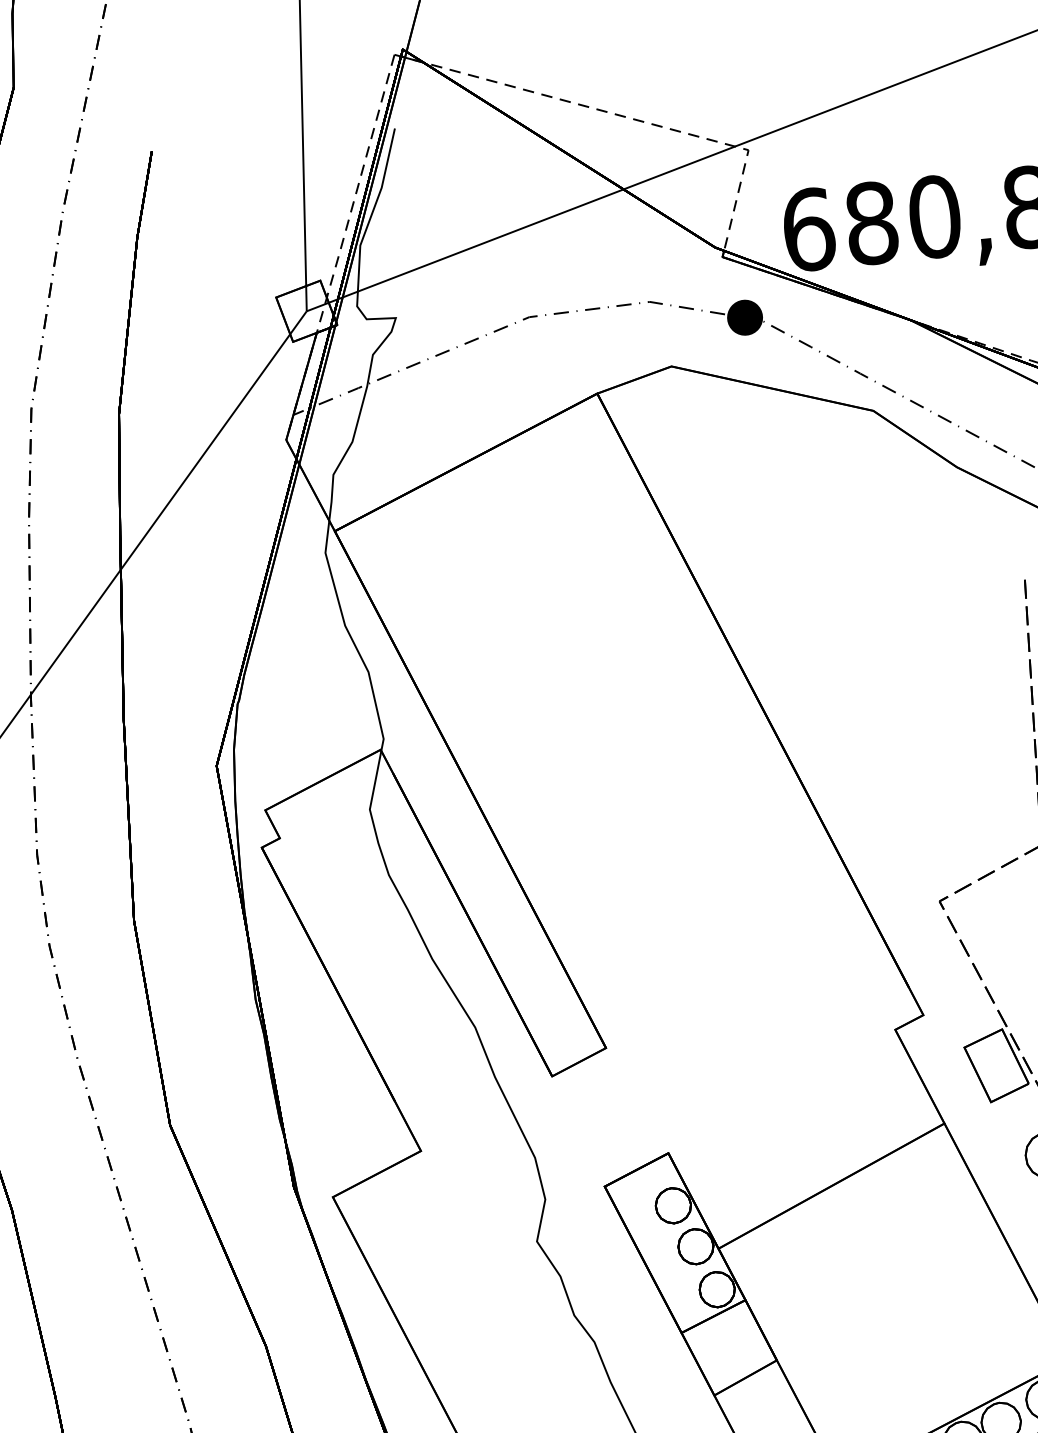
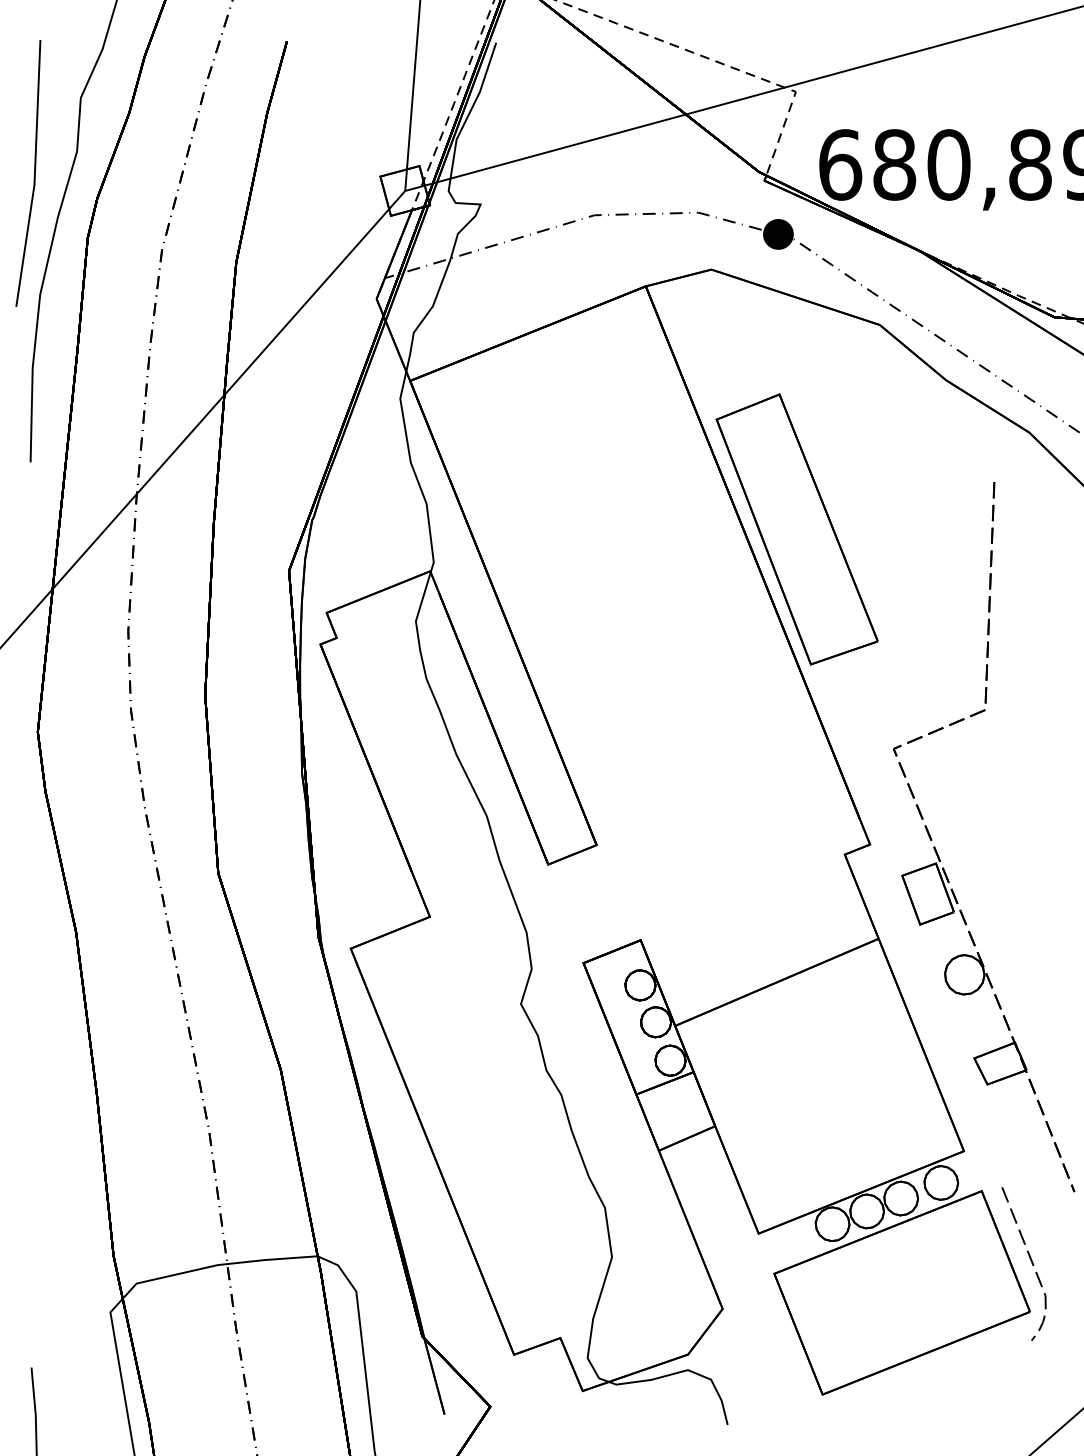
part: (800, 658) -> (796, 529), added

